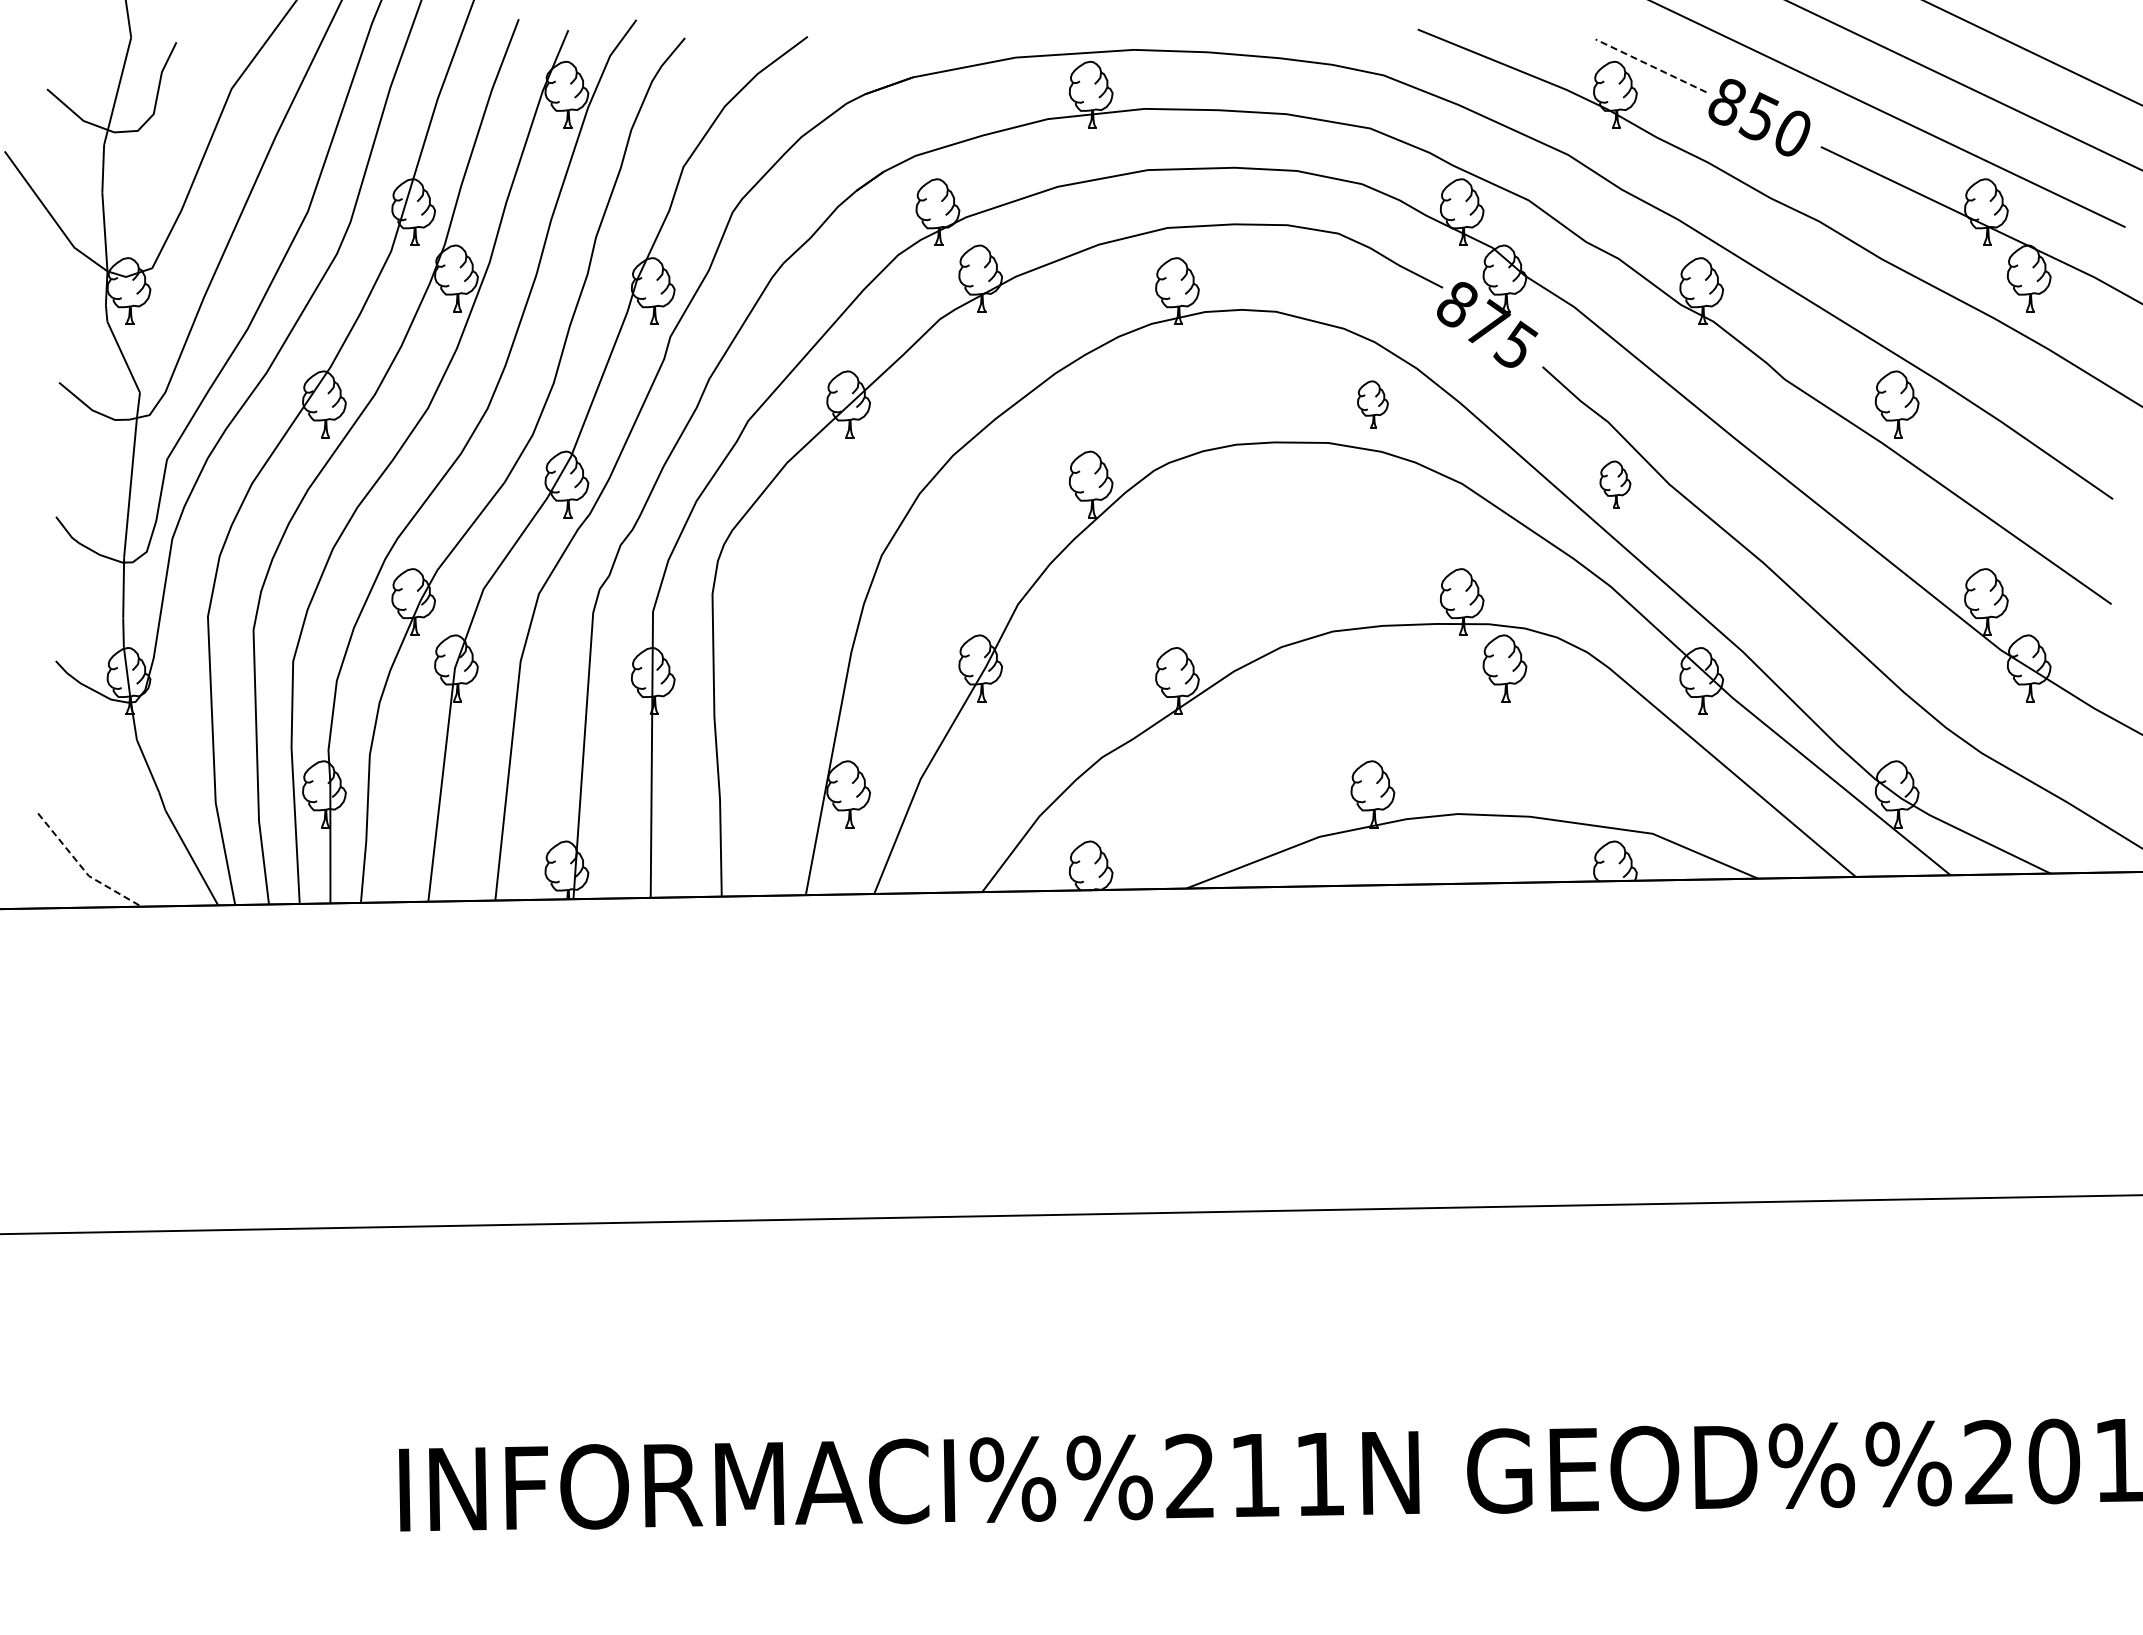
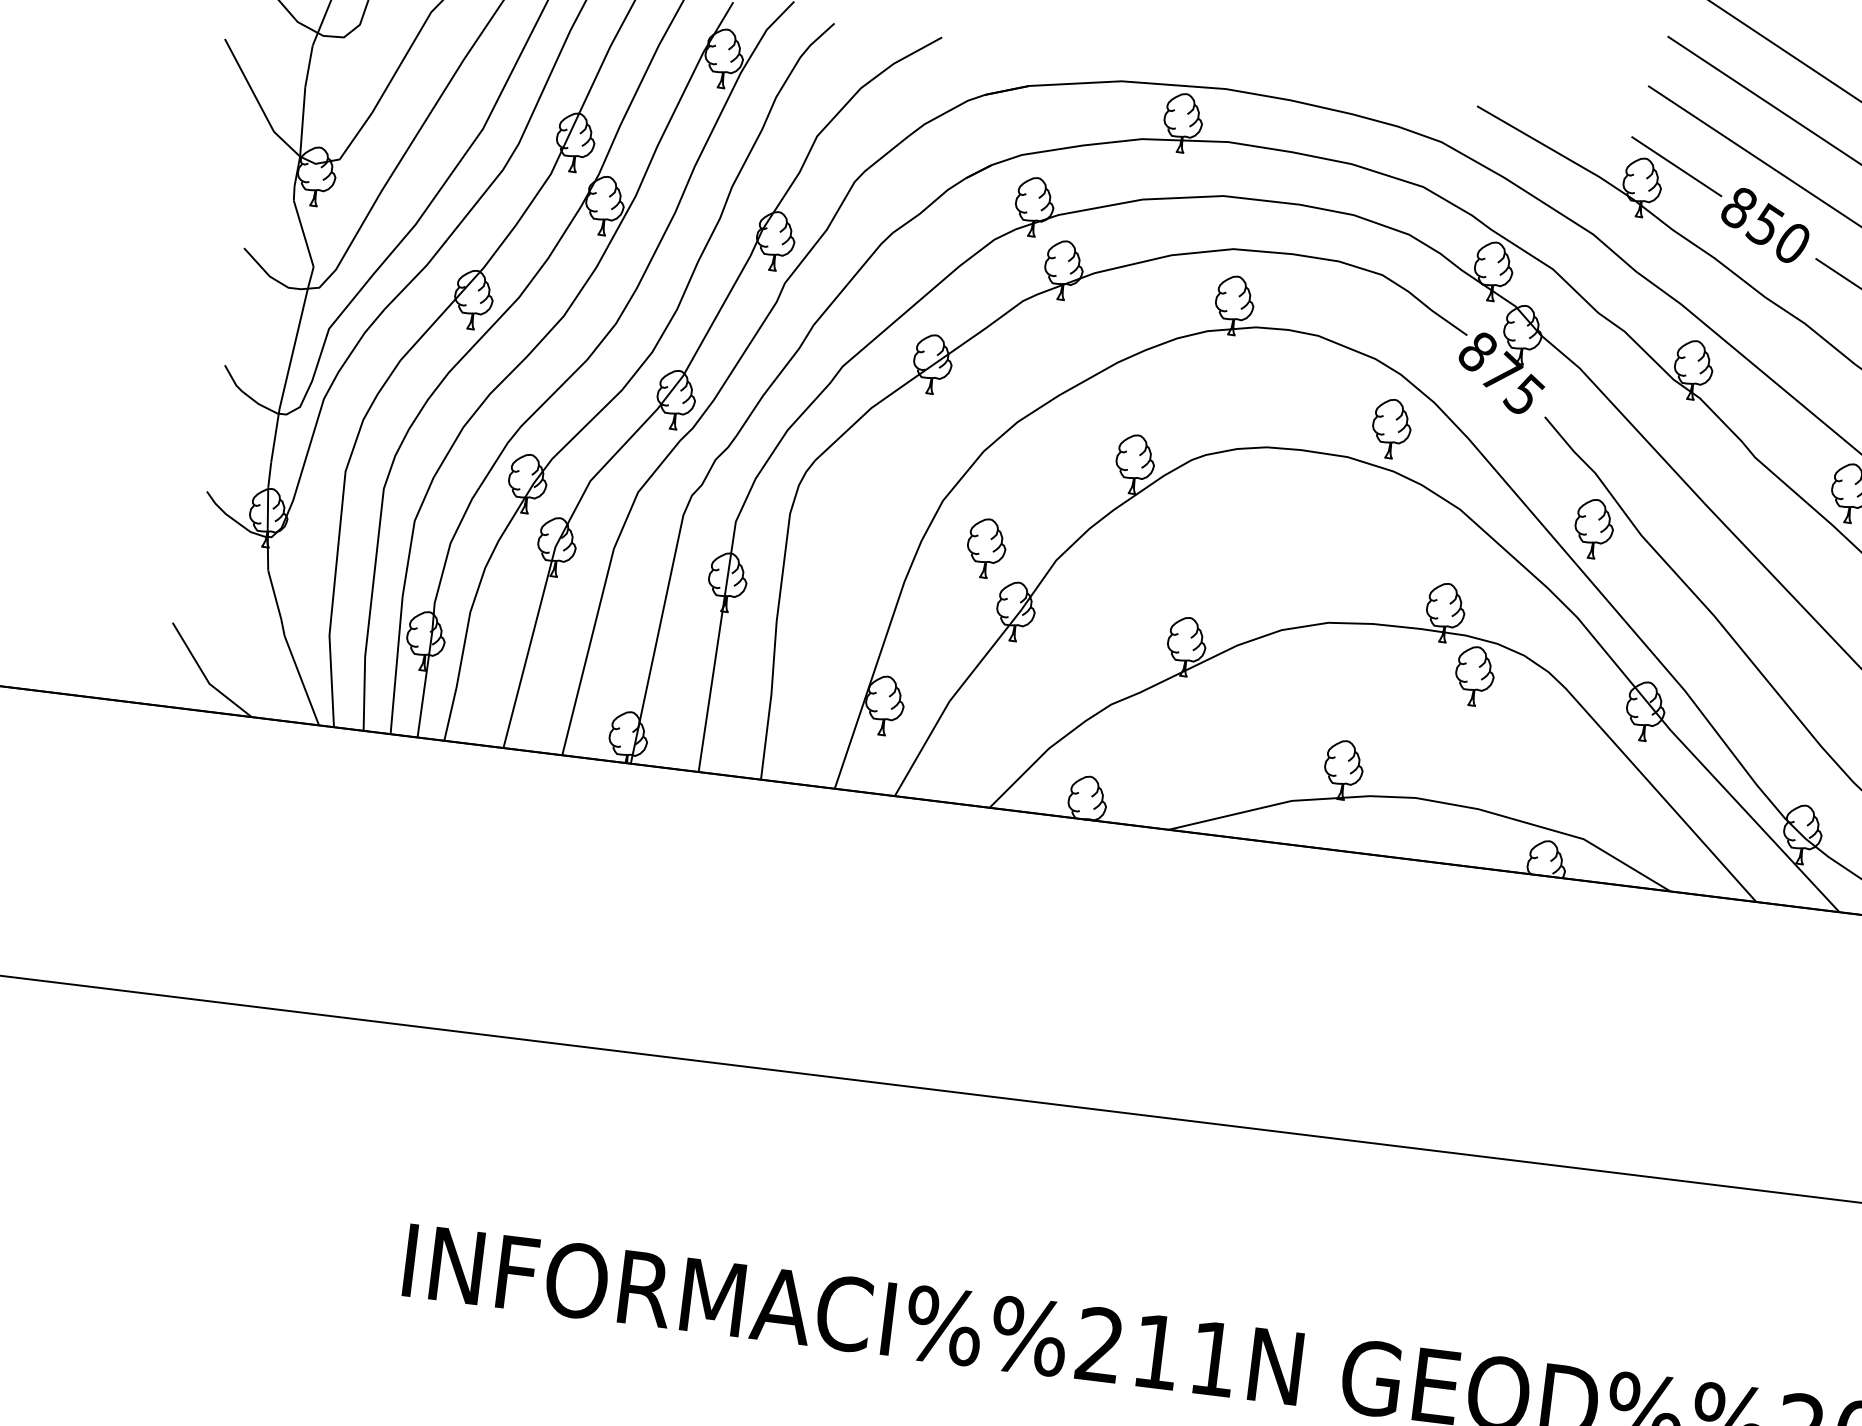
line: (1650, 65) -> (1676, 166), dashed -> solid
part: (1372, 404) -> (1391, 428), size x1.43
part: (1615, 484) -> (1594, 528), size x1.43
part: (937, 601) -> (986, 547), added
line: (83, 869) -> (205, 677), dashed -> solid

